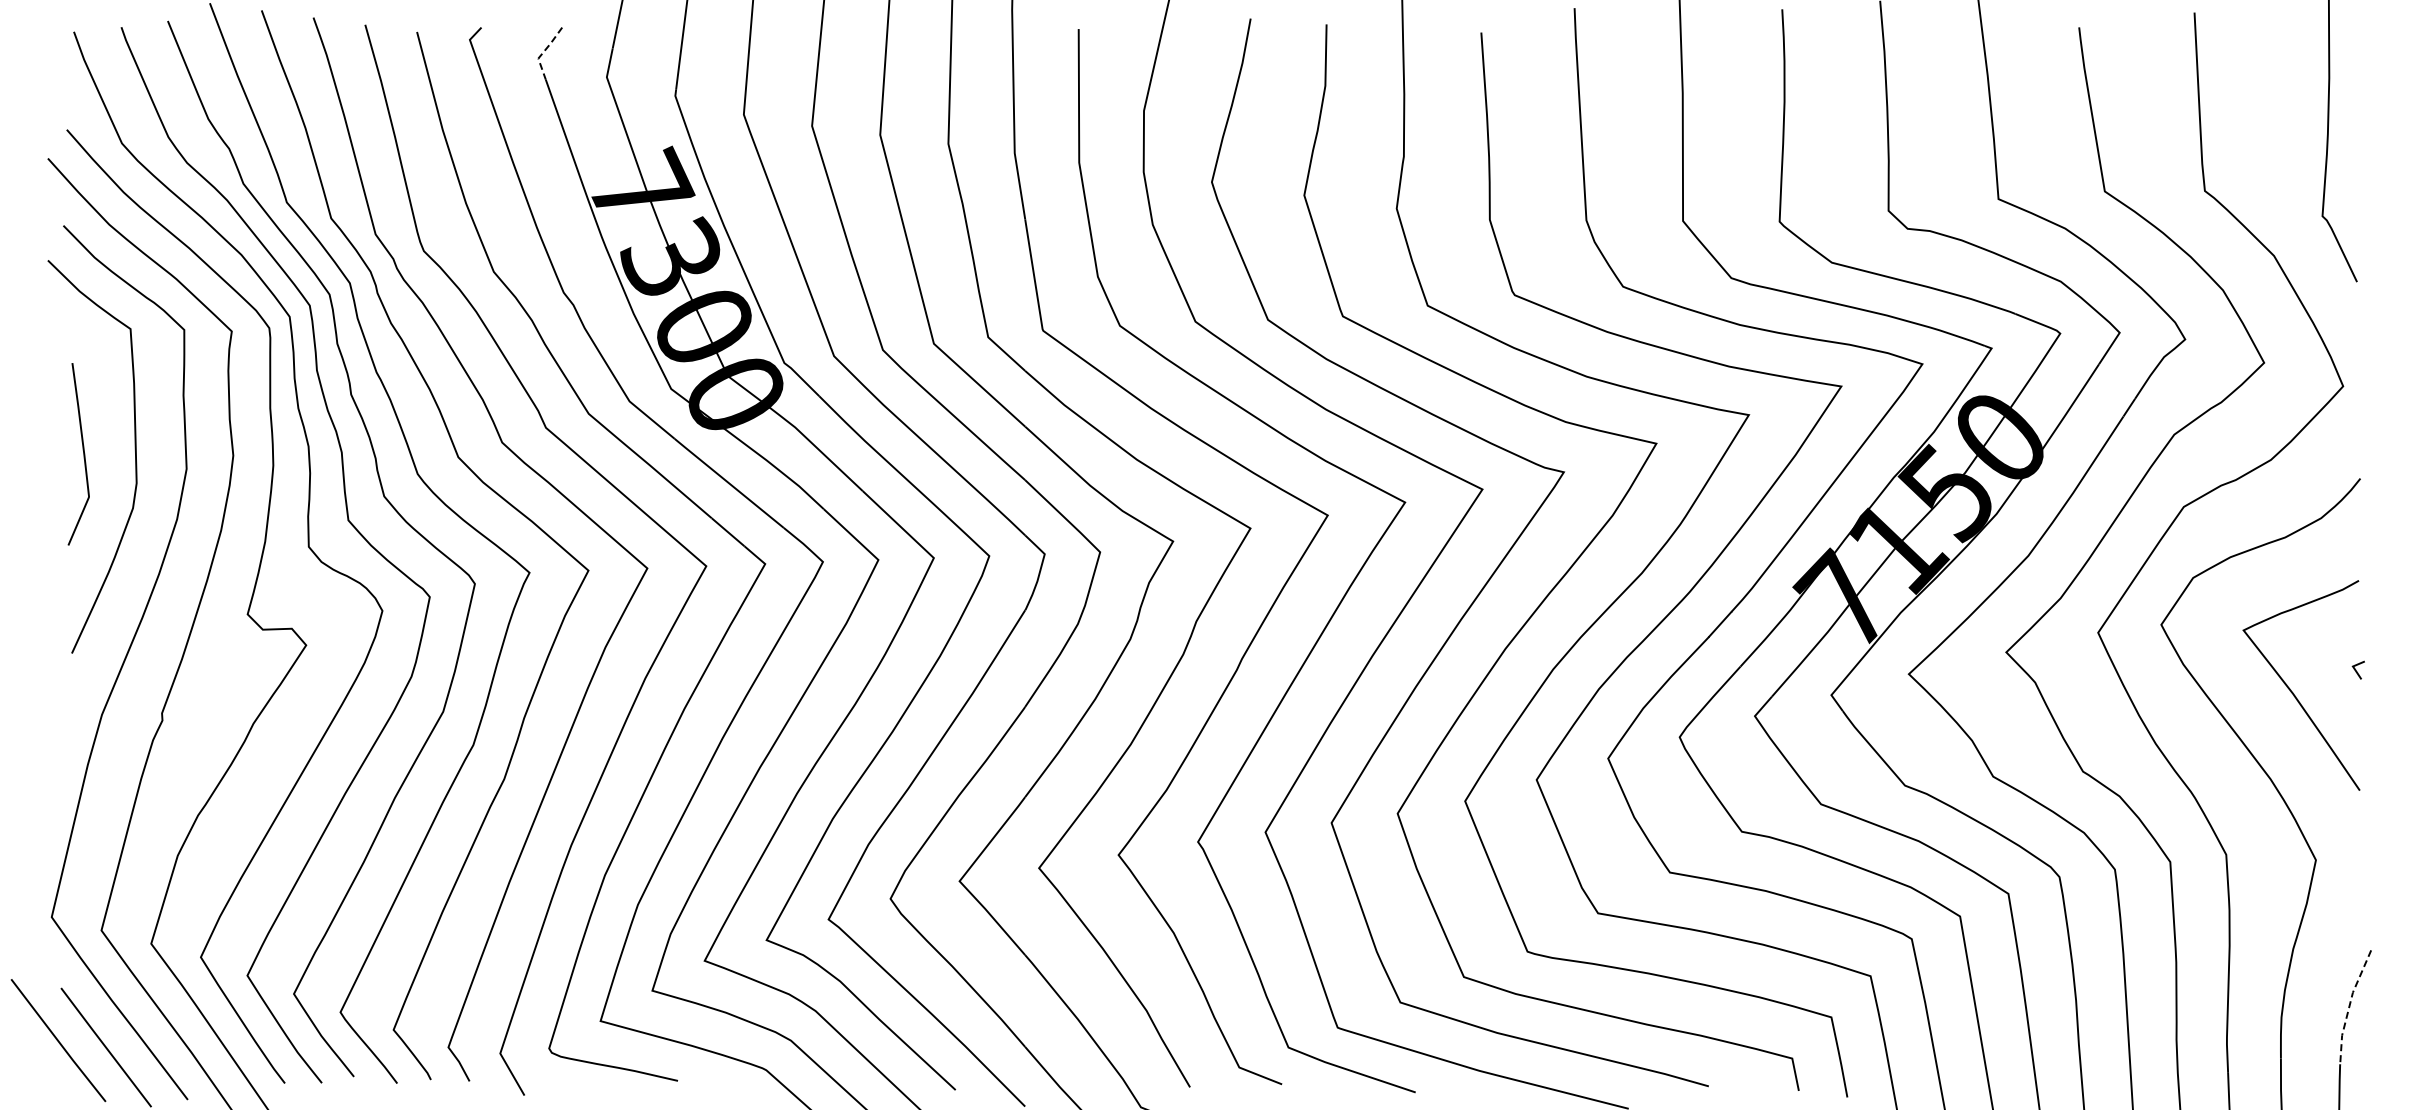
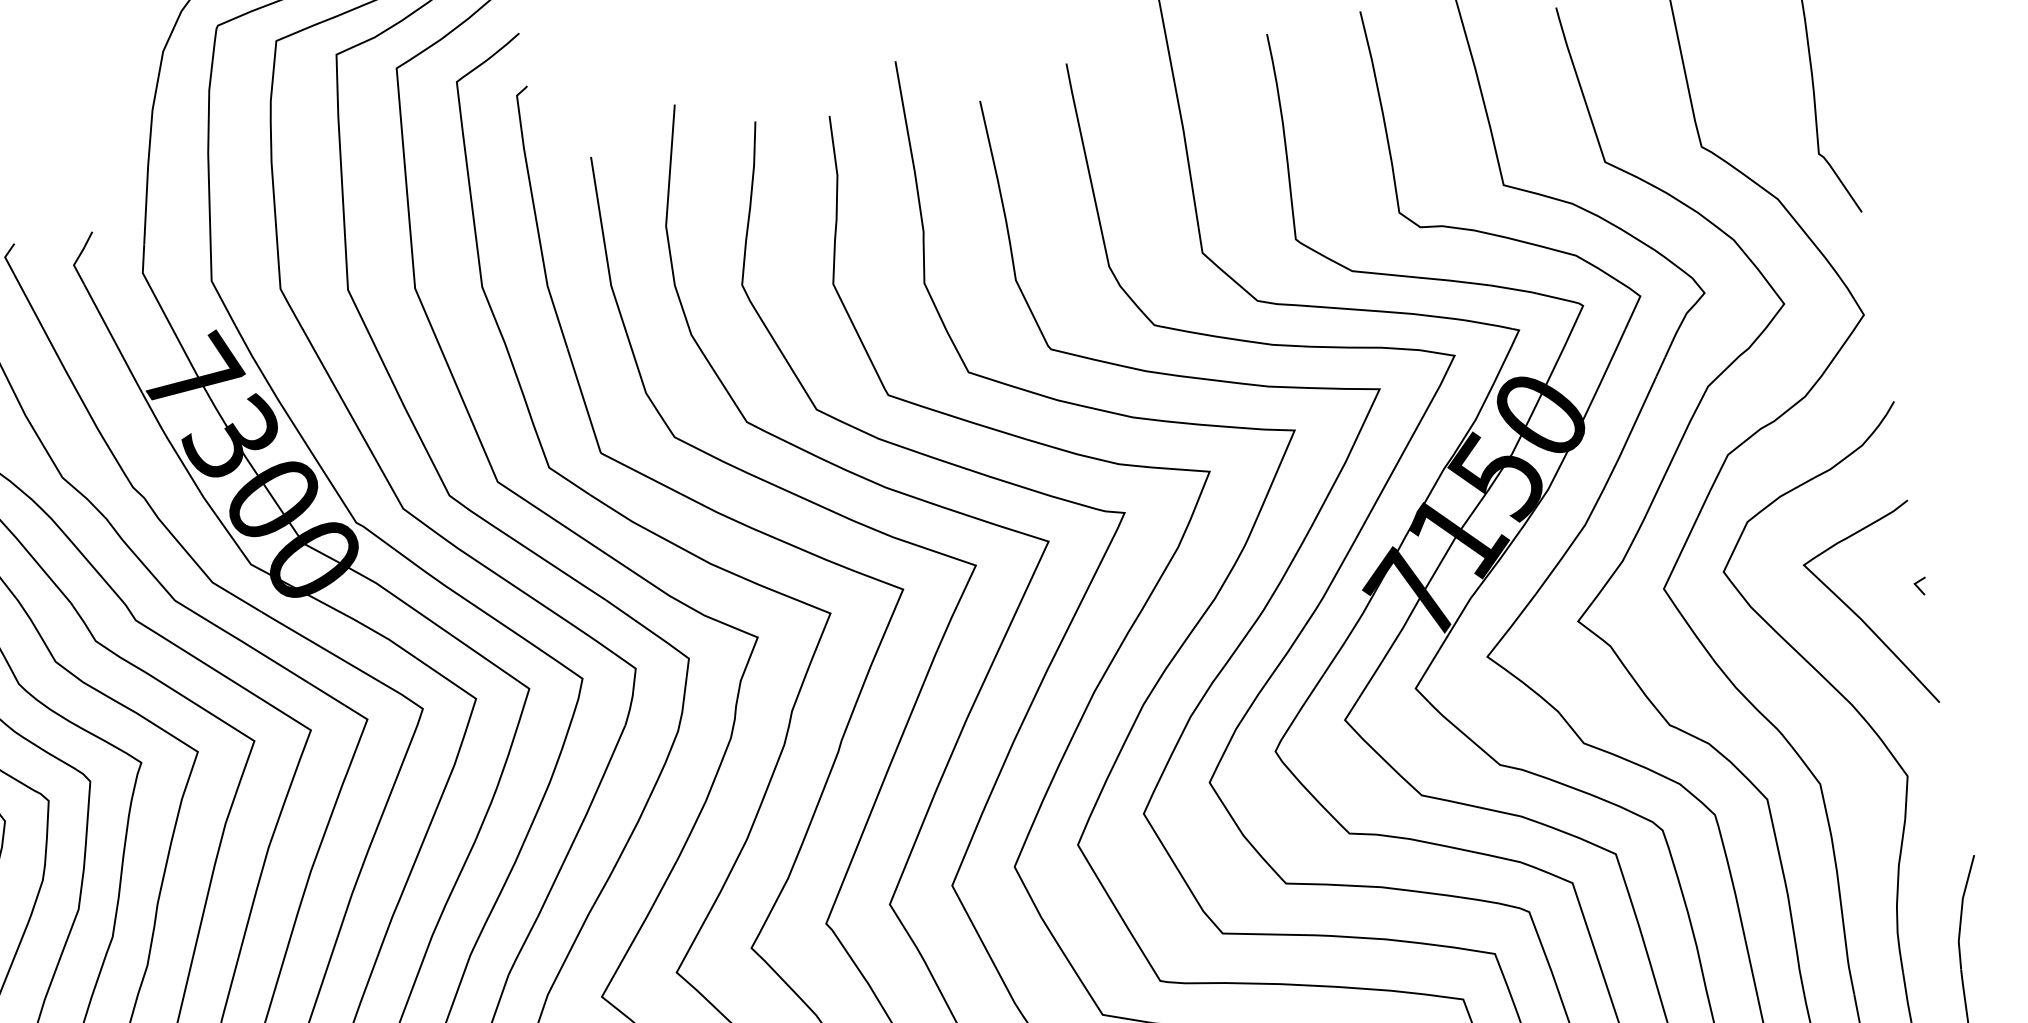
line: (543, 52) -> (78, 258), dashed -> solid
line: (2349, 1005) -> (1961, 911), dashed -> solid

